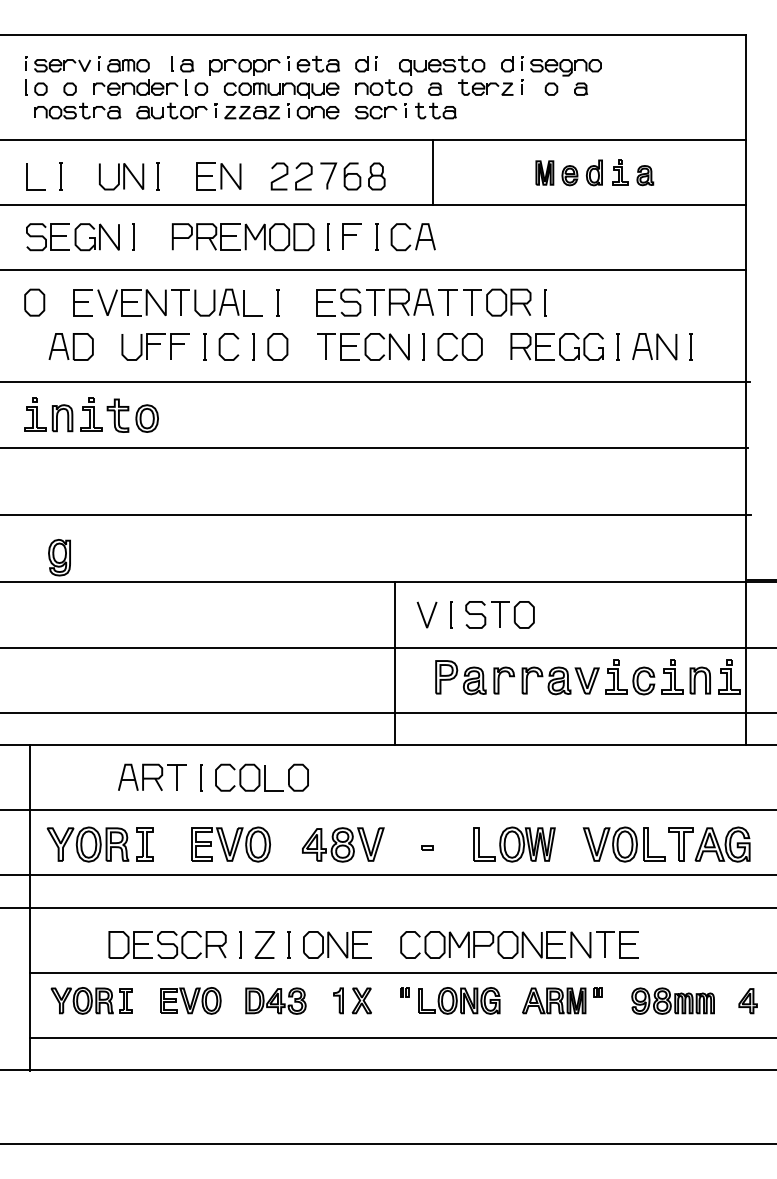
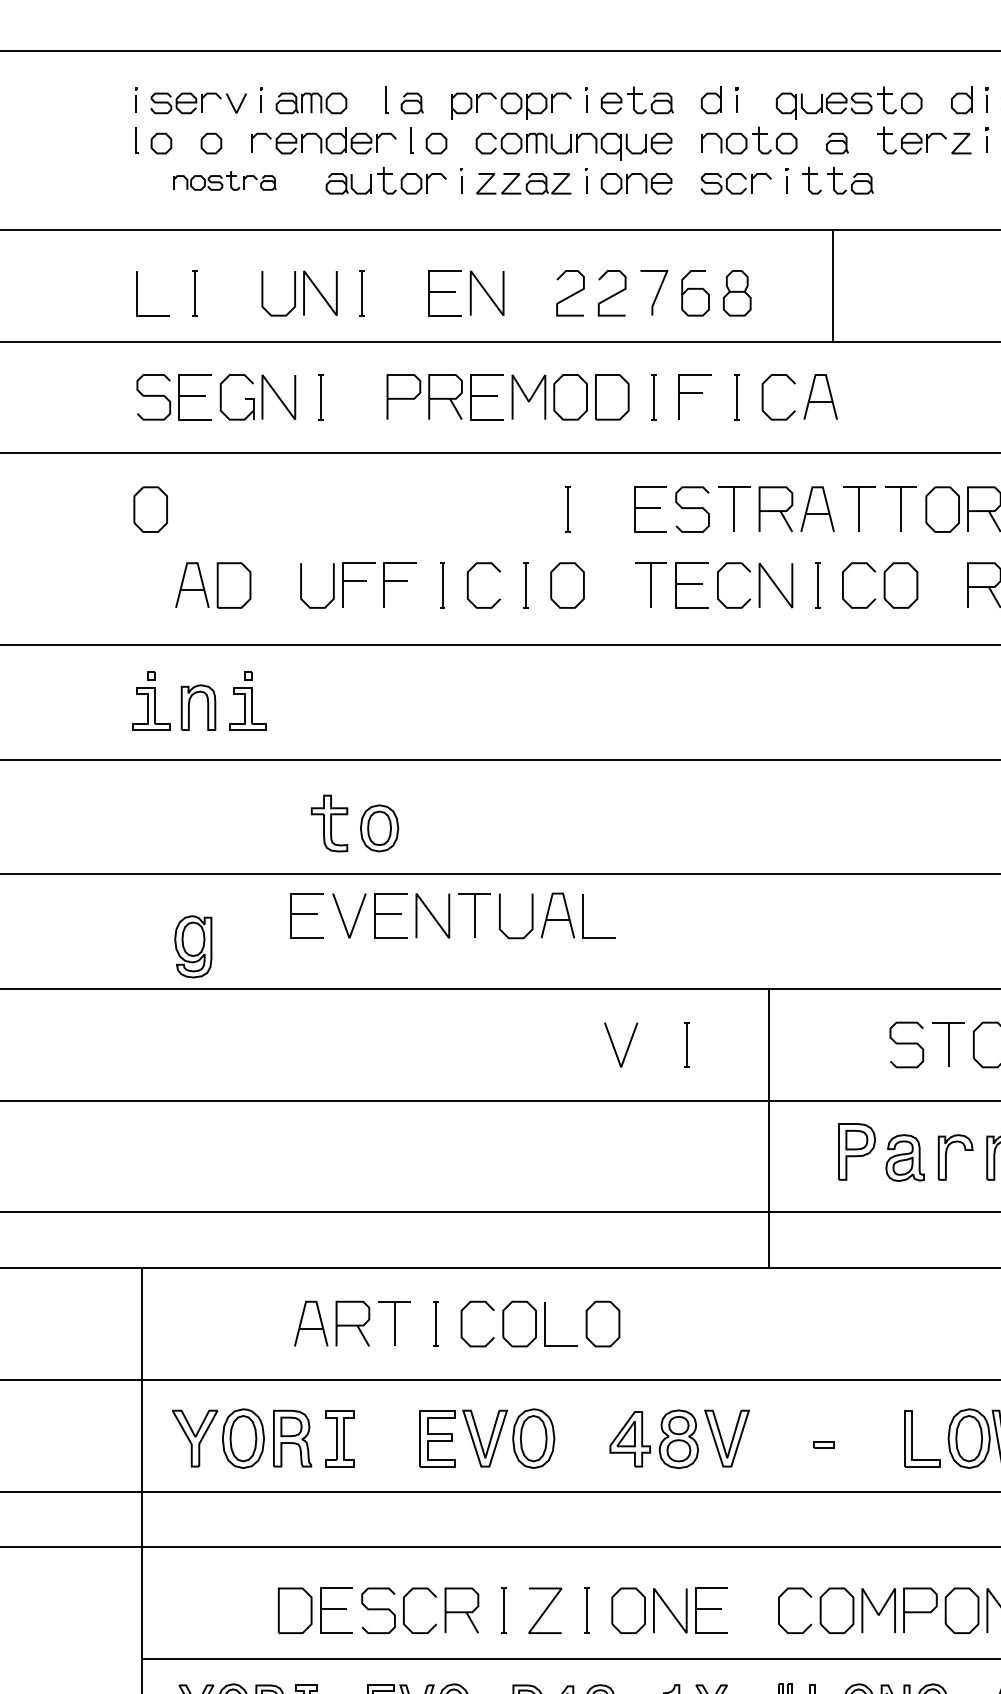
part: (77, 110) -> (224, 180), size x0.7
part: (167, 302) -> (452, 915), moved
part: (132, 415) -> (354, 823), moved
line: (423, 614) -> (614, 1044), moved
line: (451, 614) -> (686, 1044), moved

